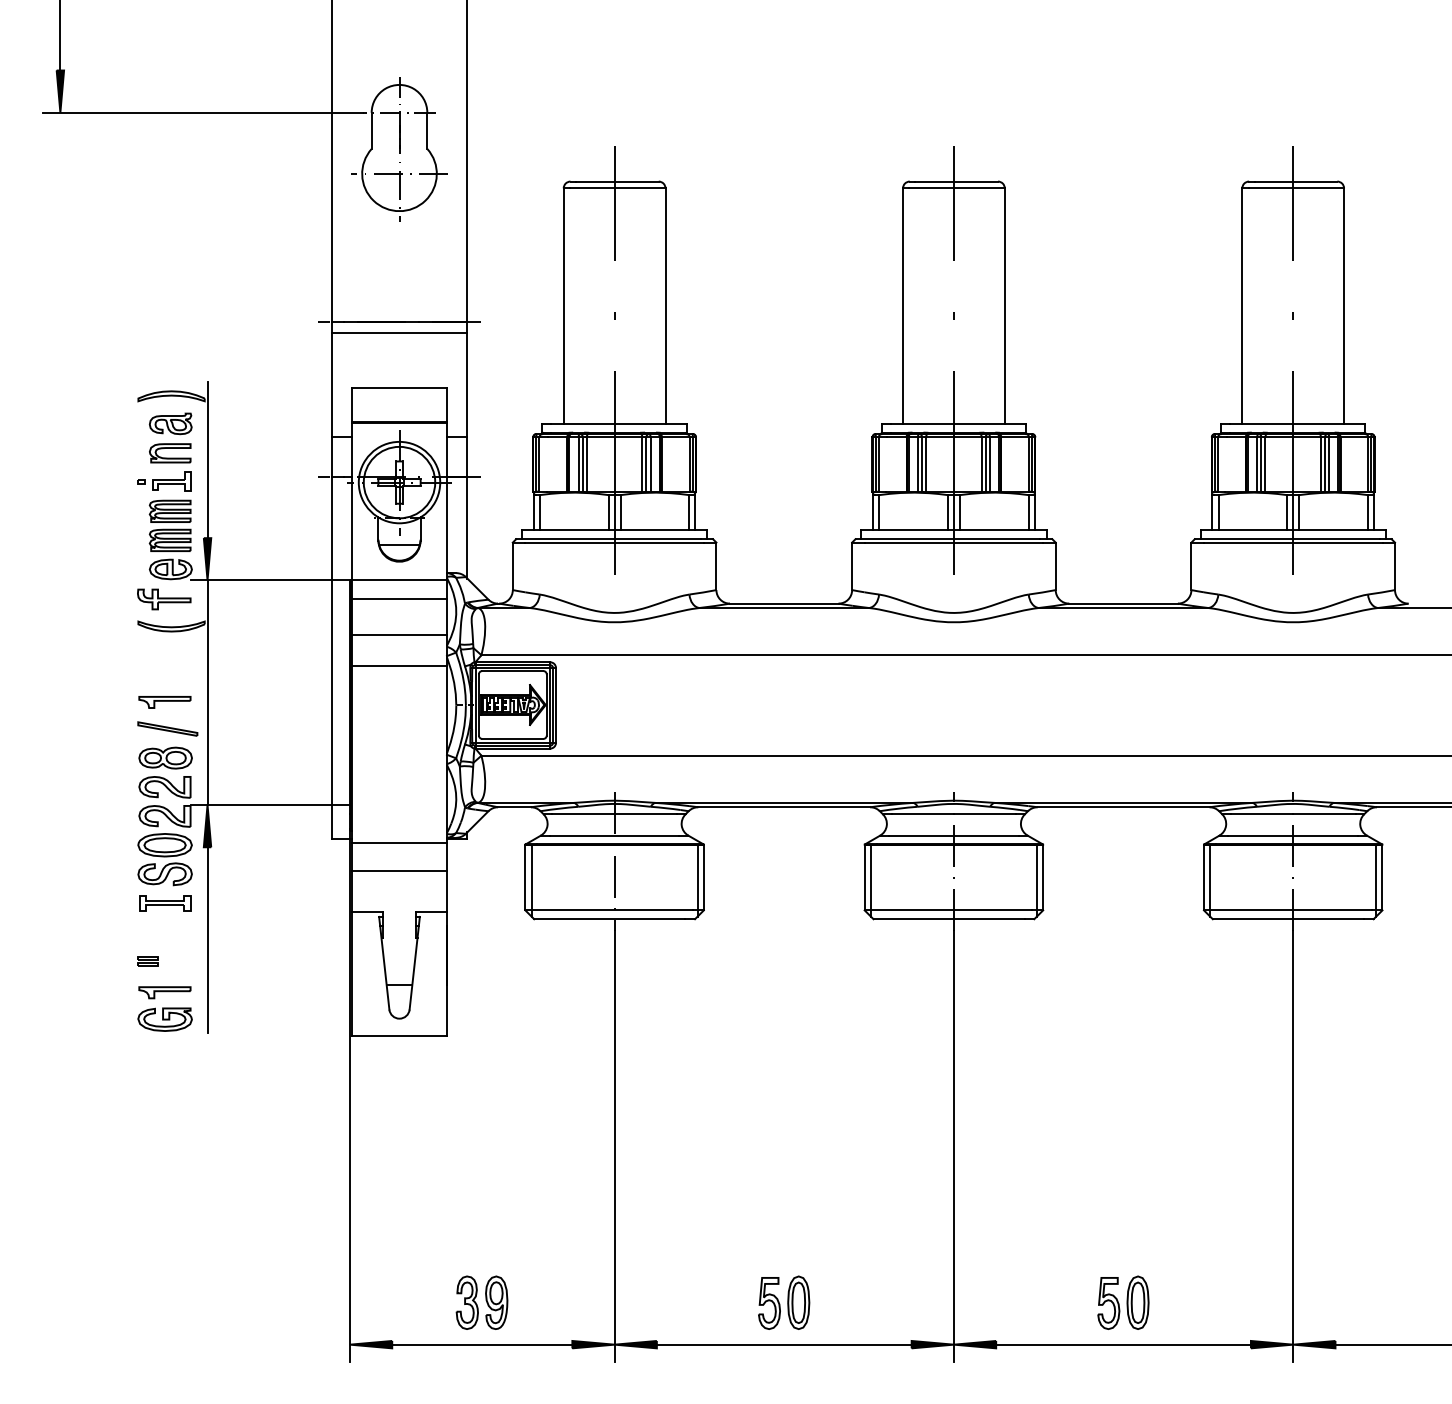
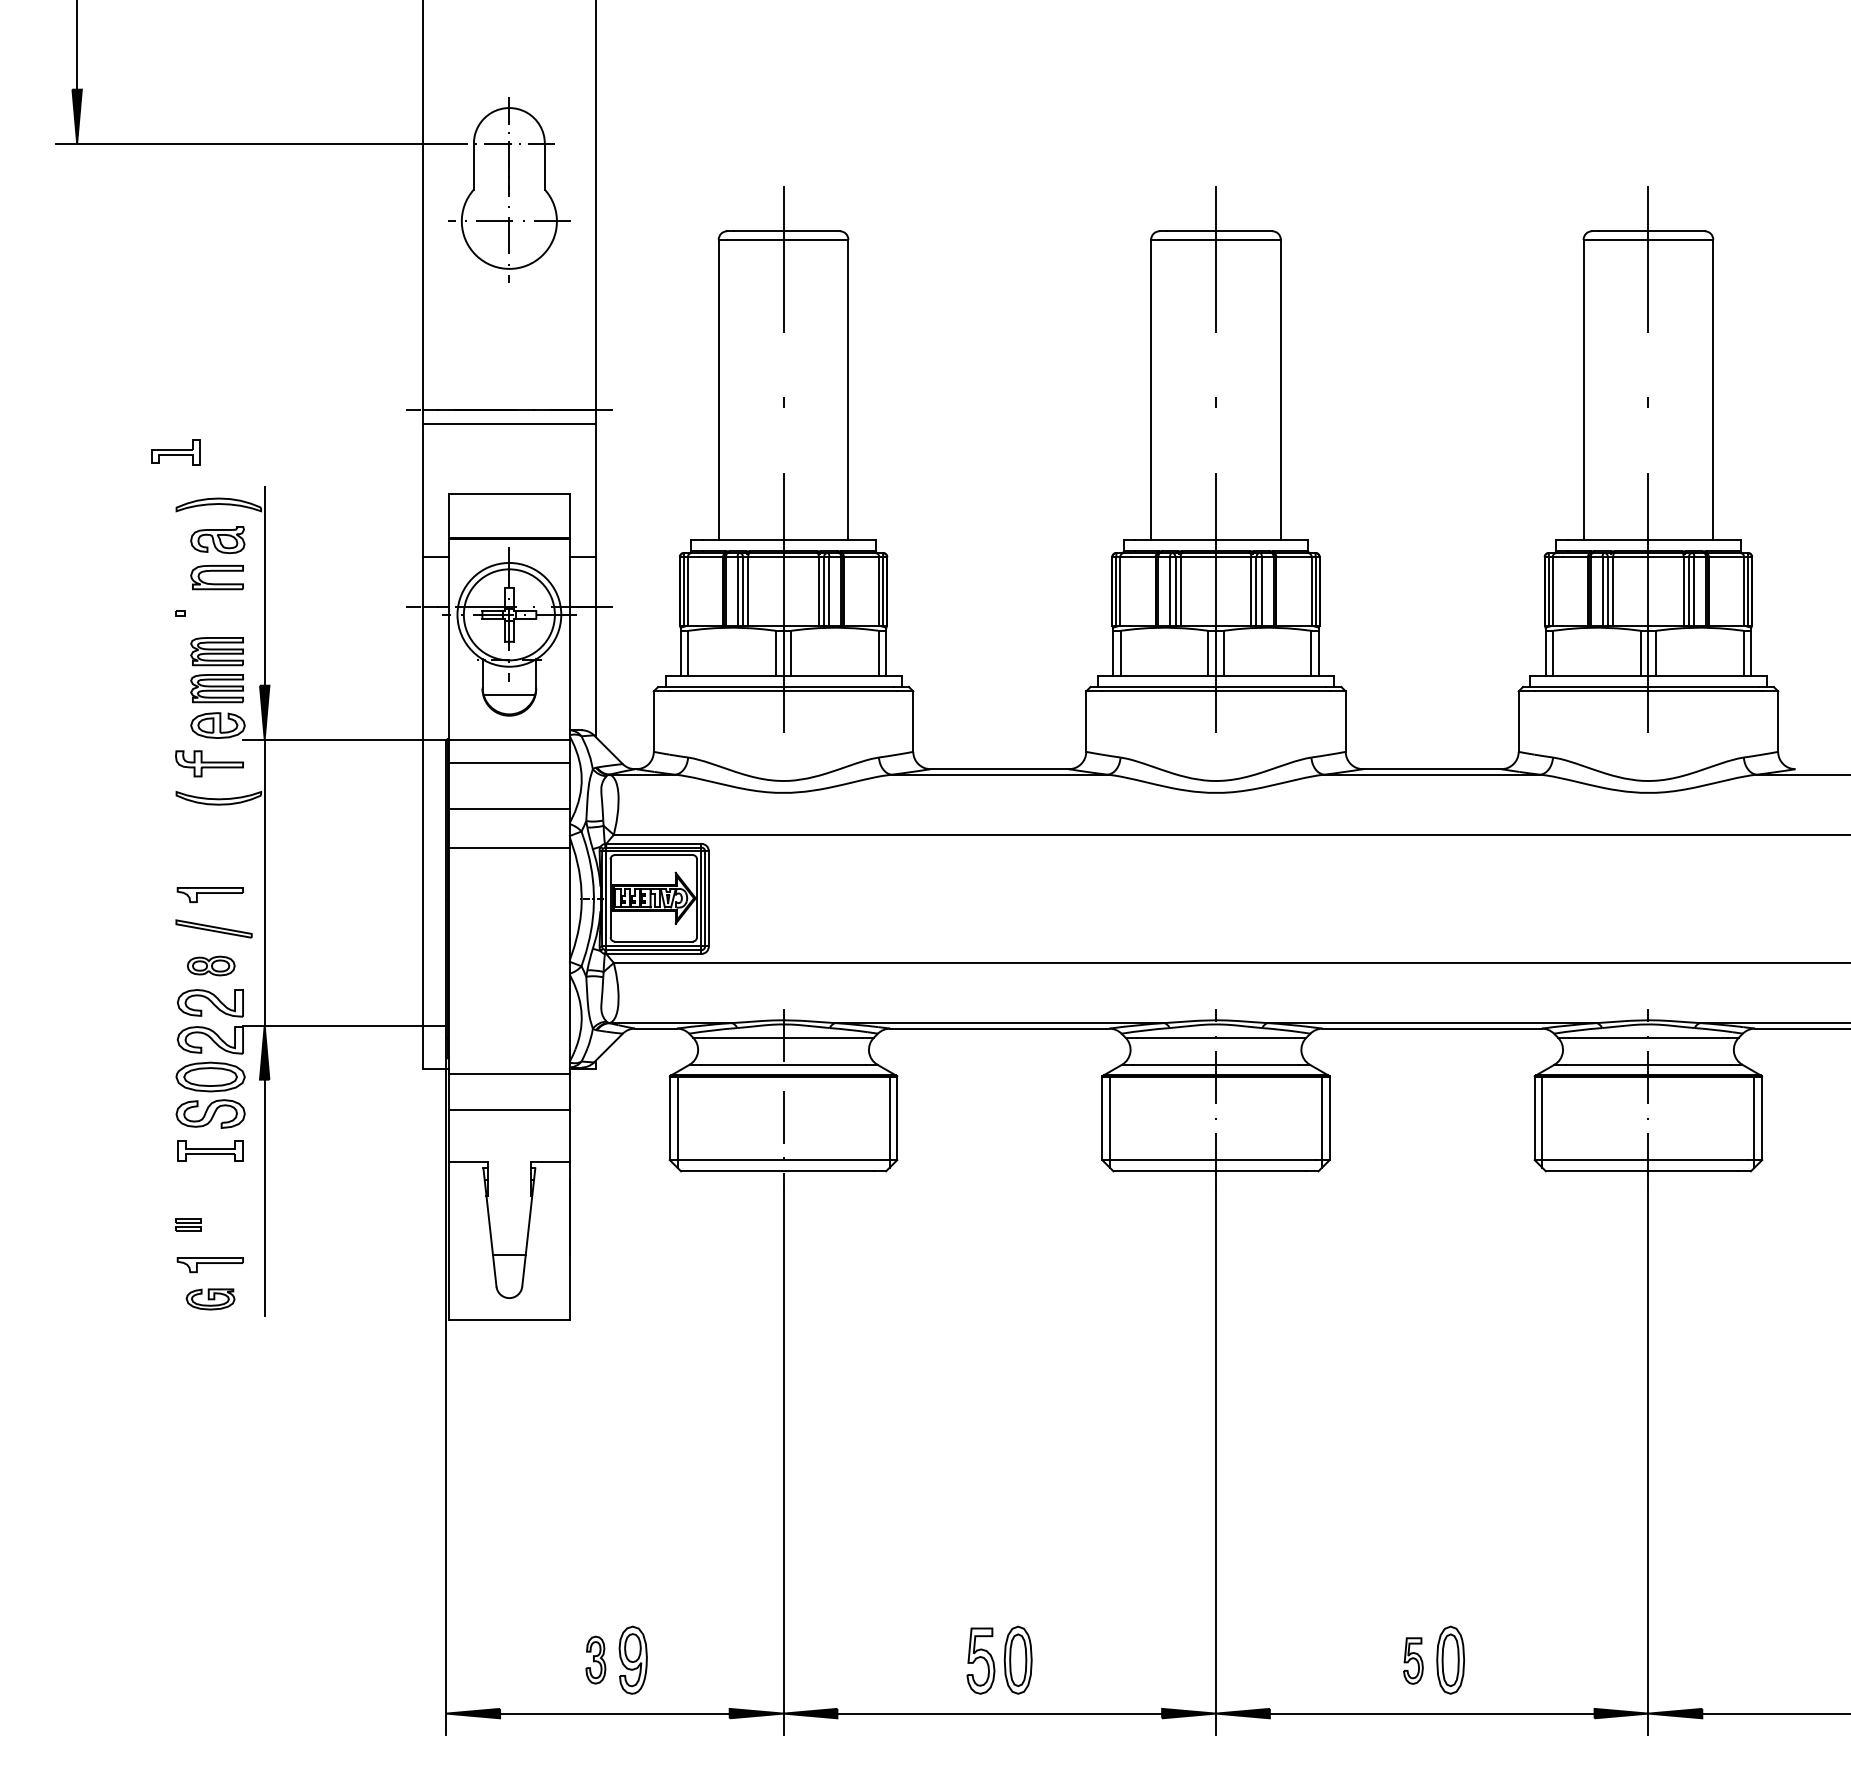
part: (171, 481) -> (175, 452), moved
part: (165, 757) -> (210, 965), size x0.7
part: (165, 1019) -> (210, 1299), size x0.7
part: (467, 1302) -> (595, 1659), size x0.7
part: (1108, 1303) -> (1413, 1660), size x0.7

